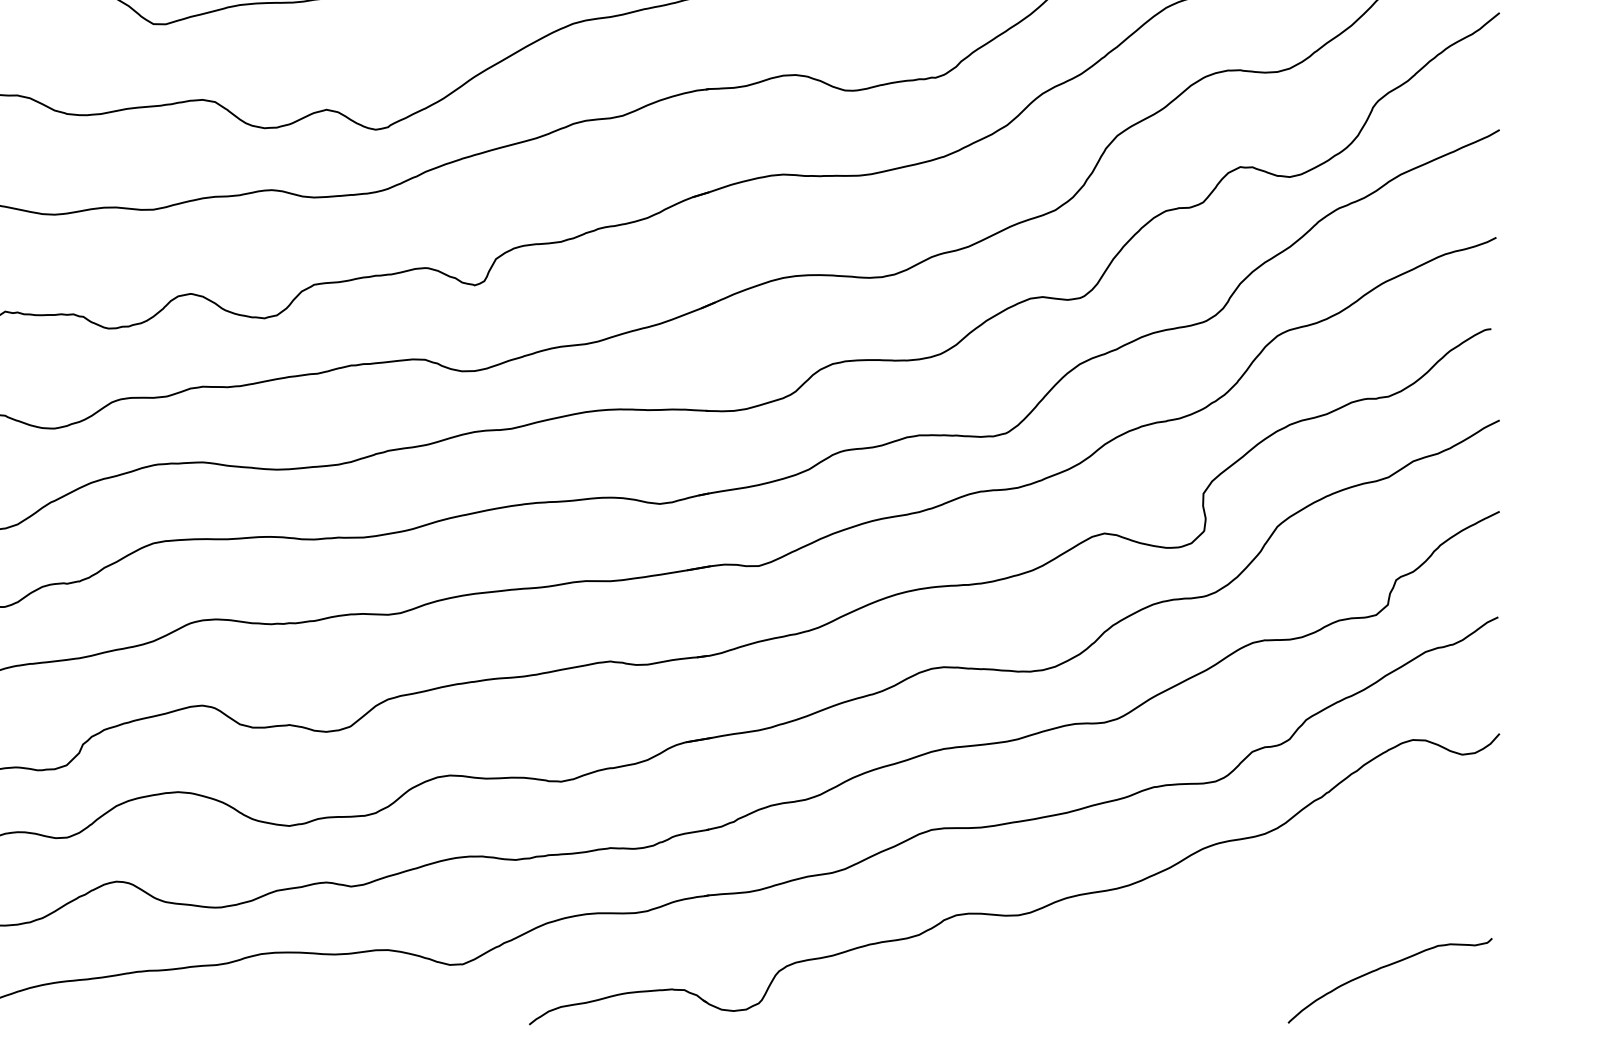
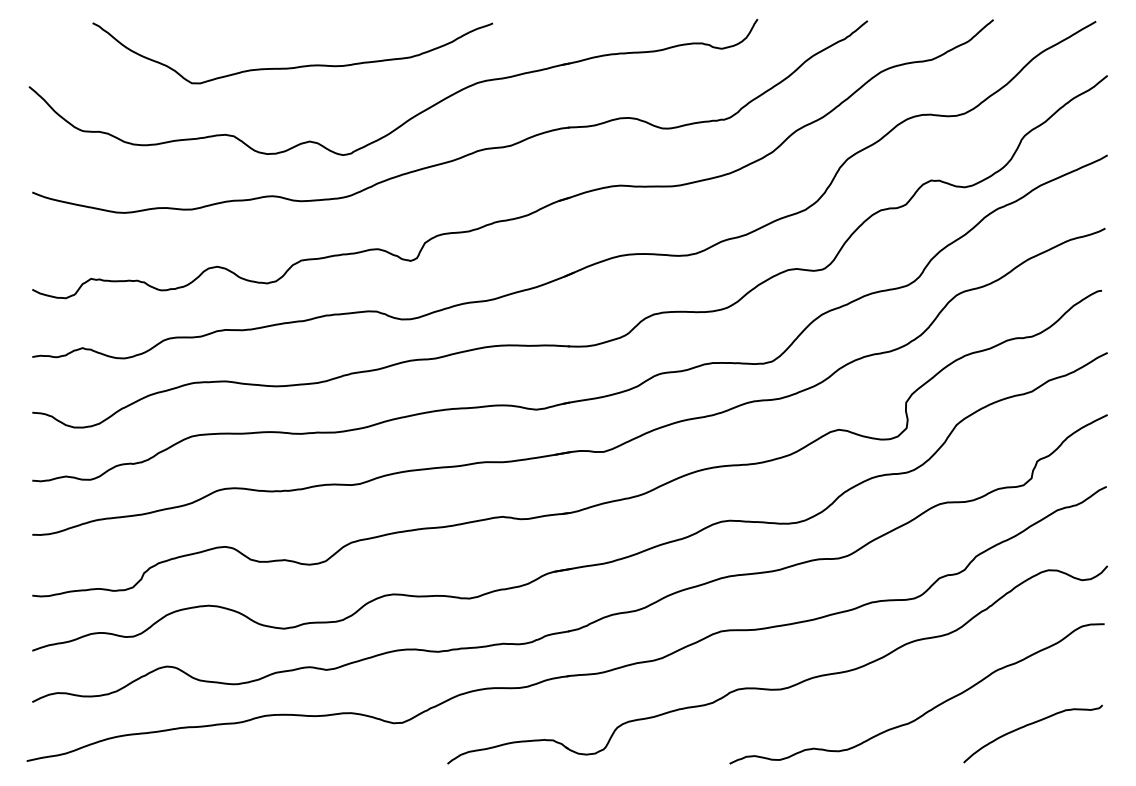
curve: (1234, 946) -> (927, 710), added

